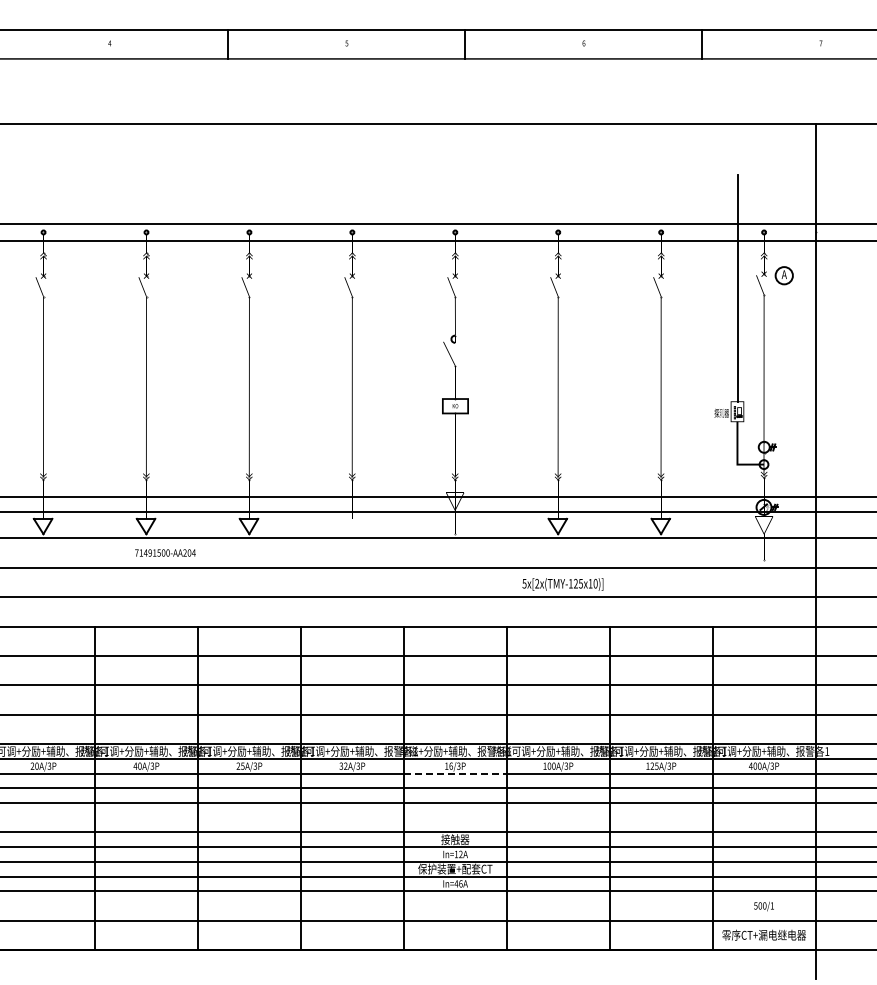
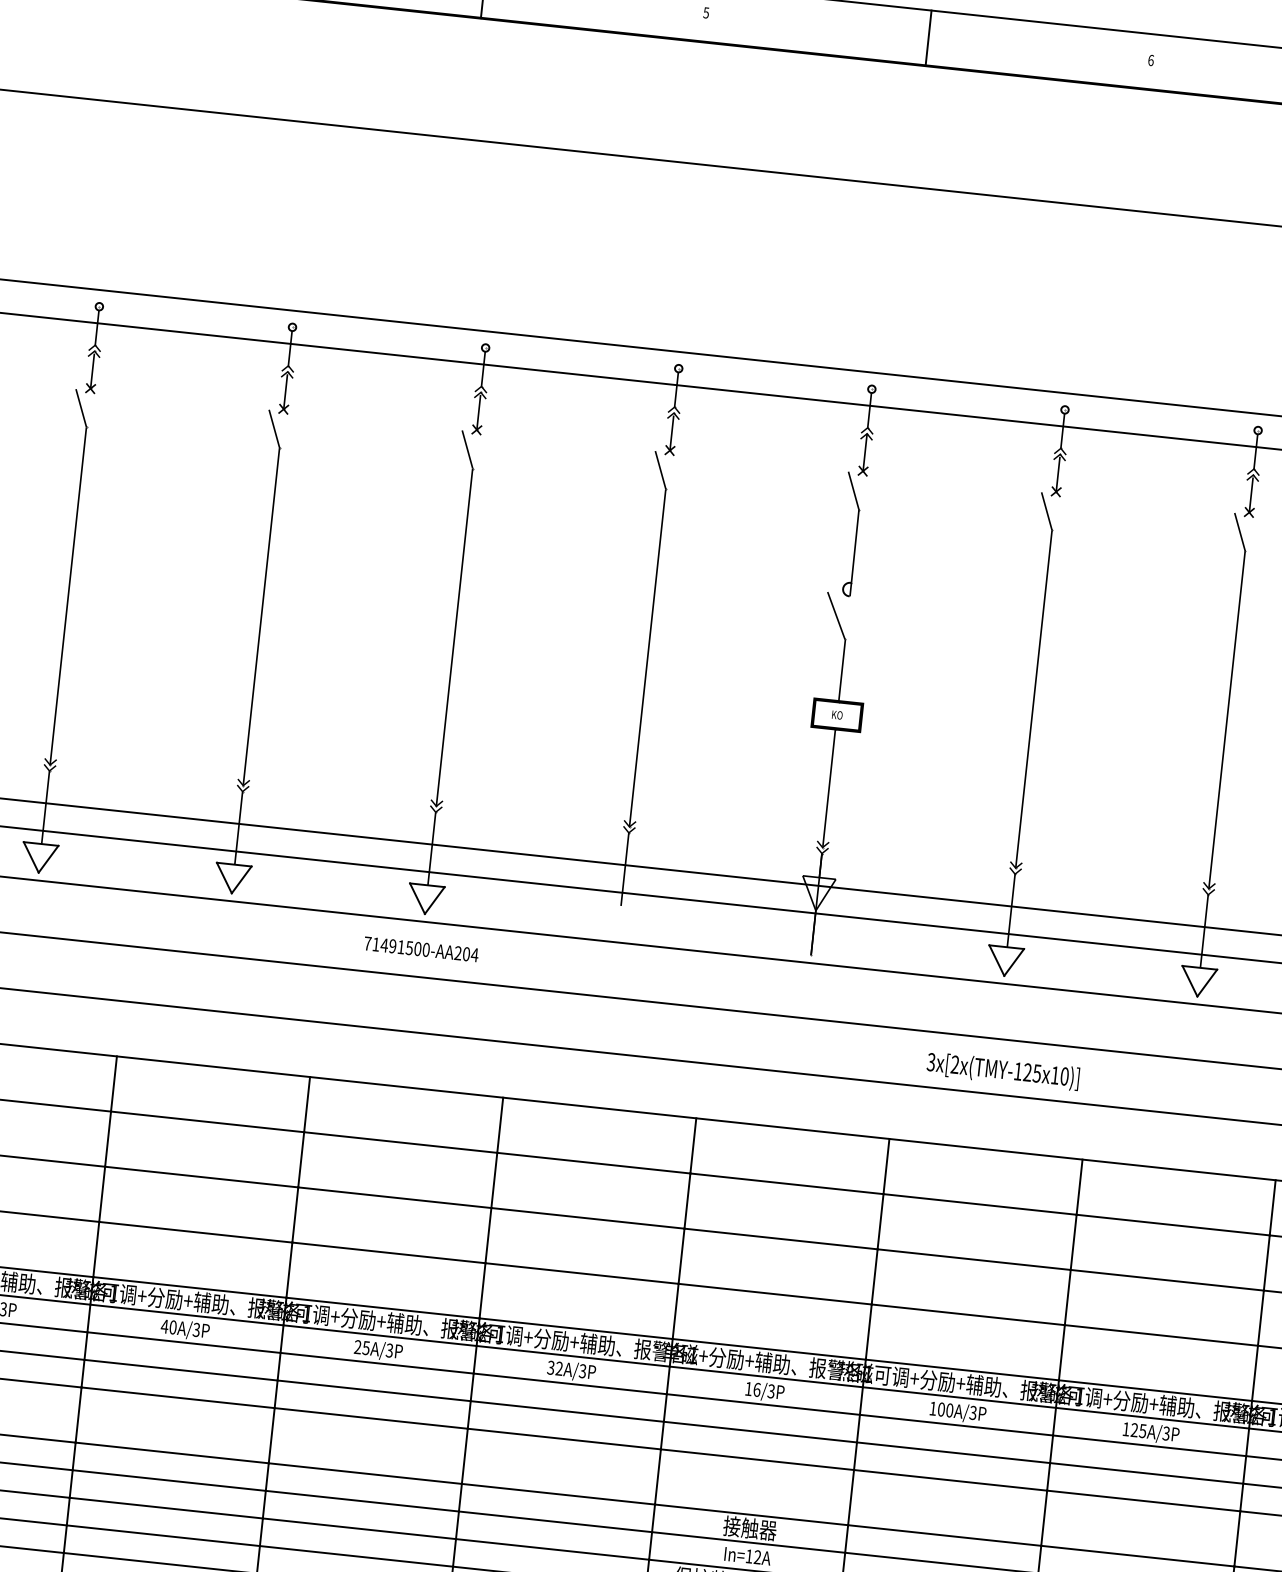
text: (165, 552) -> (421, 948), moved
text: (524, 581) -> (931, 1057), 5x[2x(TMY-125x10)] -> 3x[2x(TMY-125x10)]
line: (455, 773) -> (763, 1404), dashed -> solid

